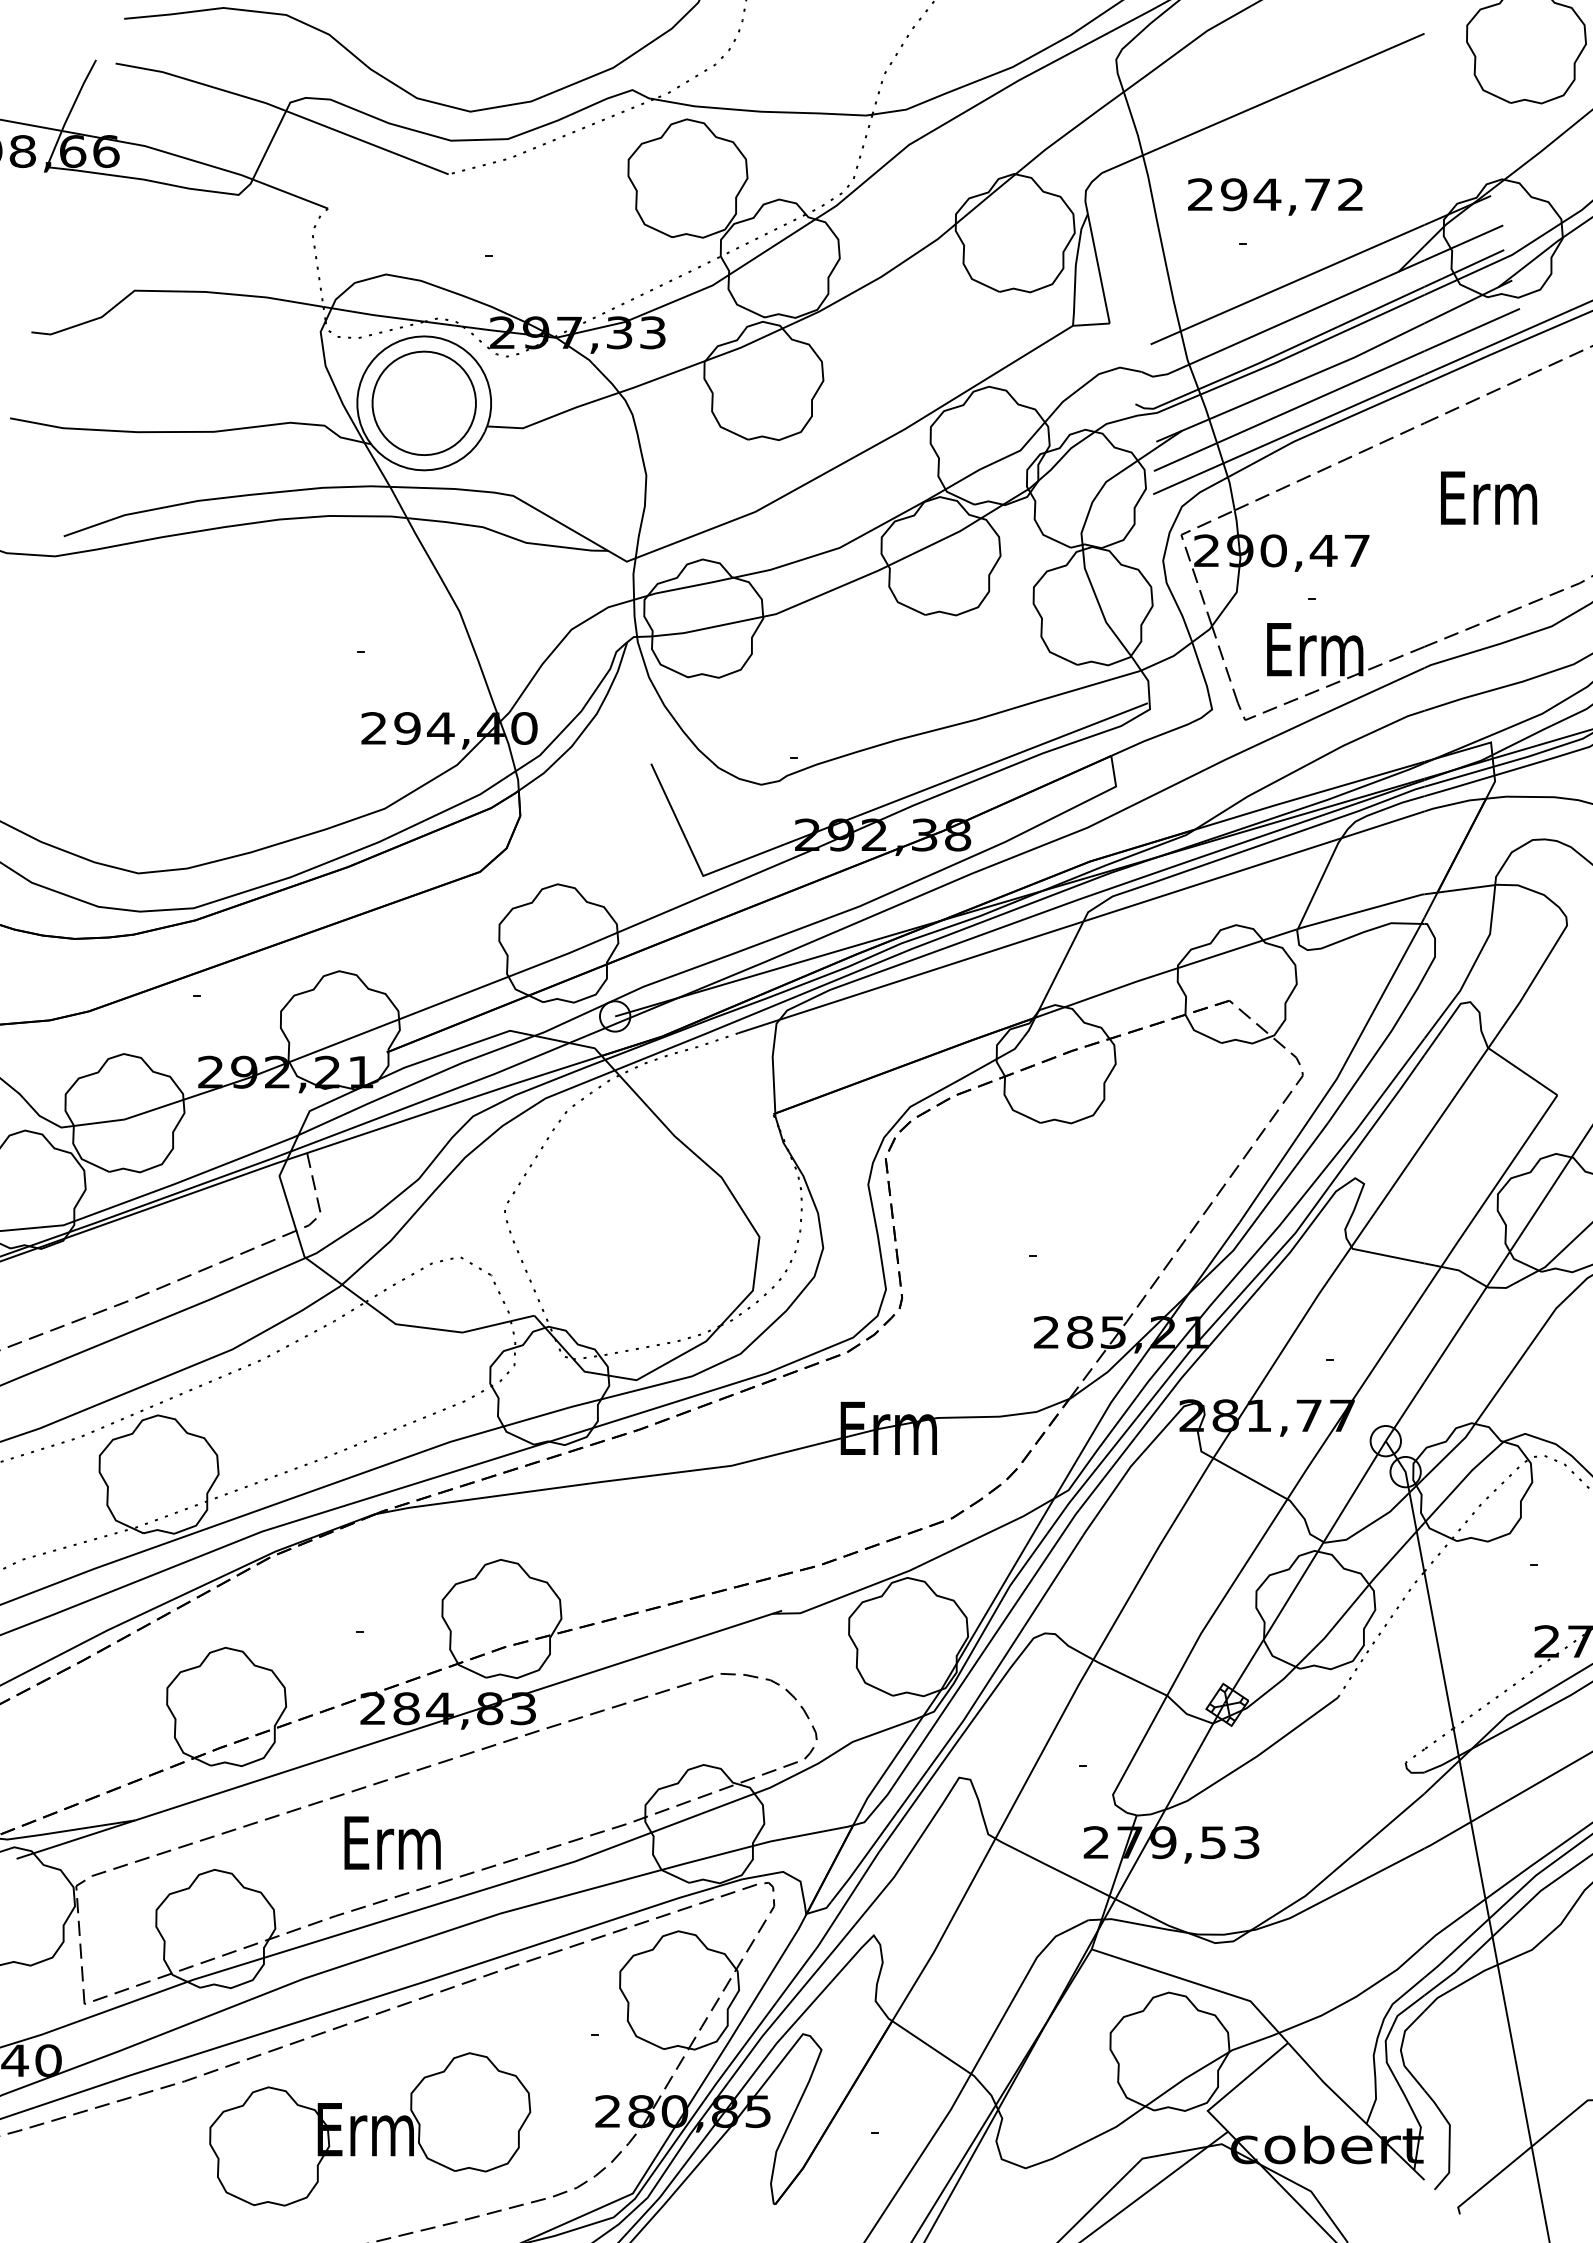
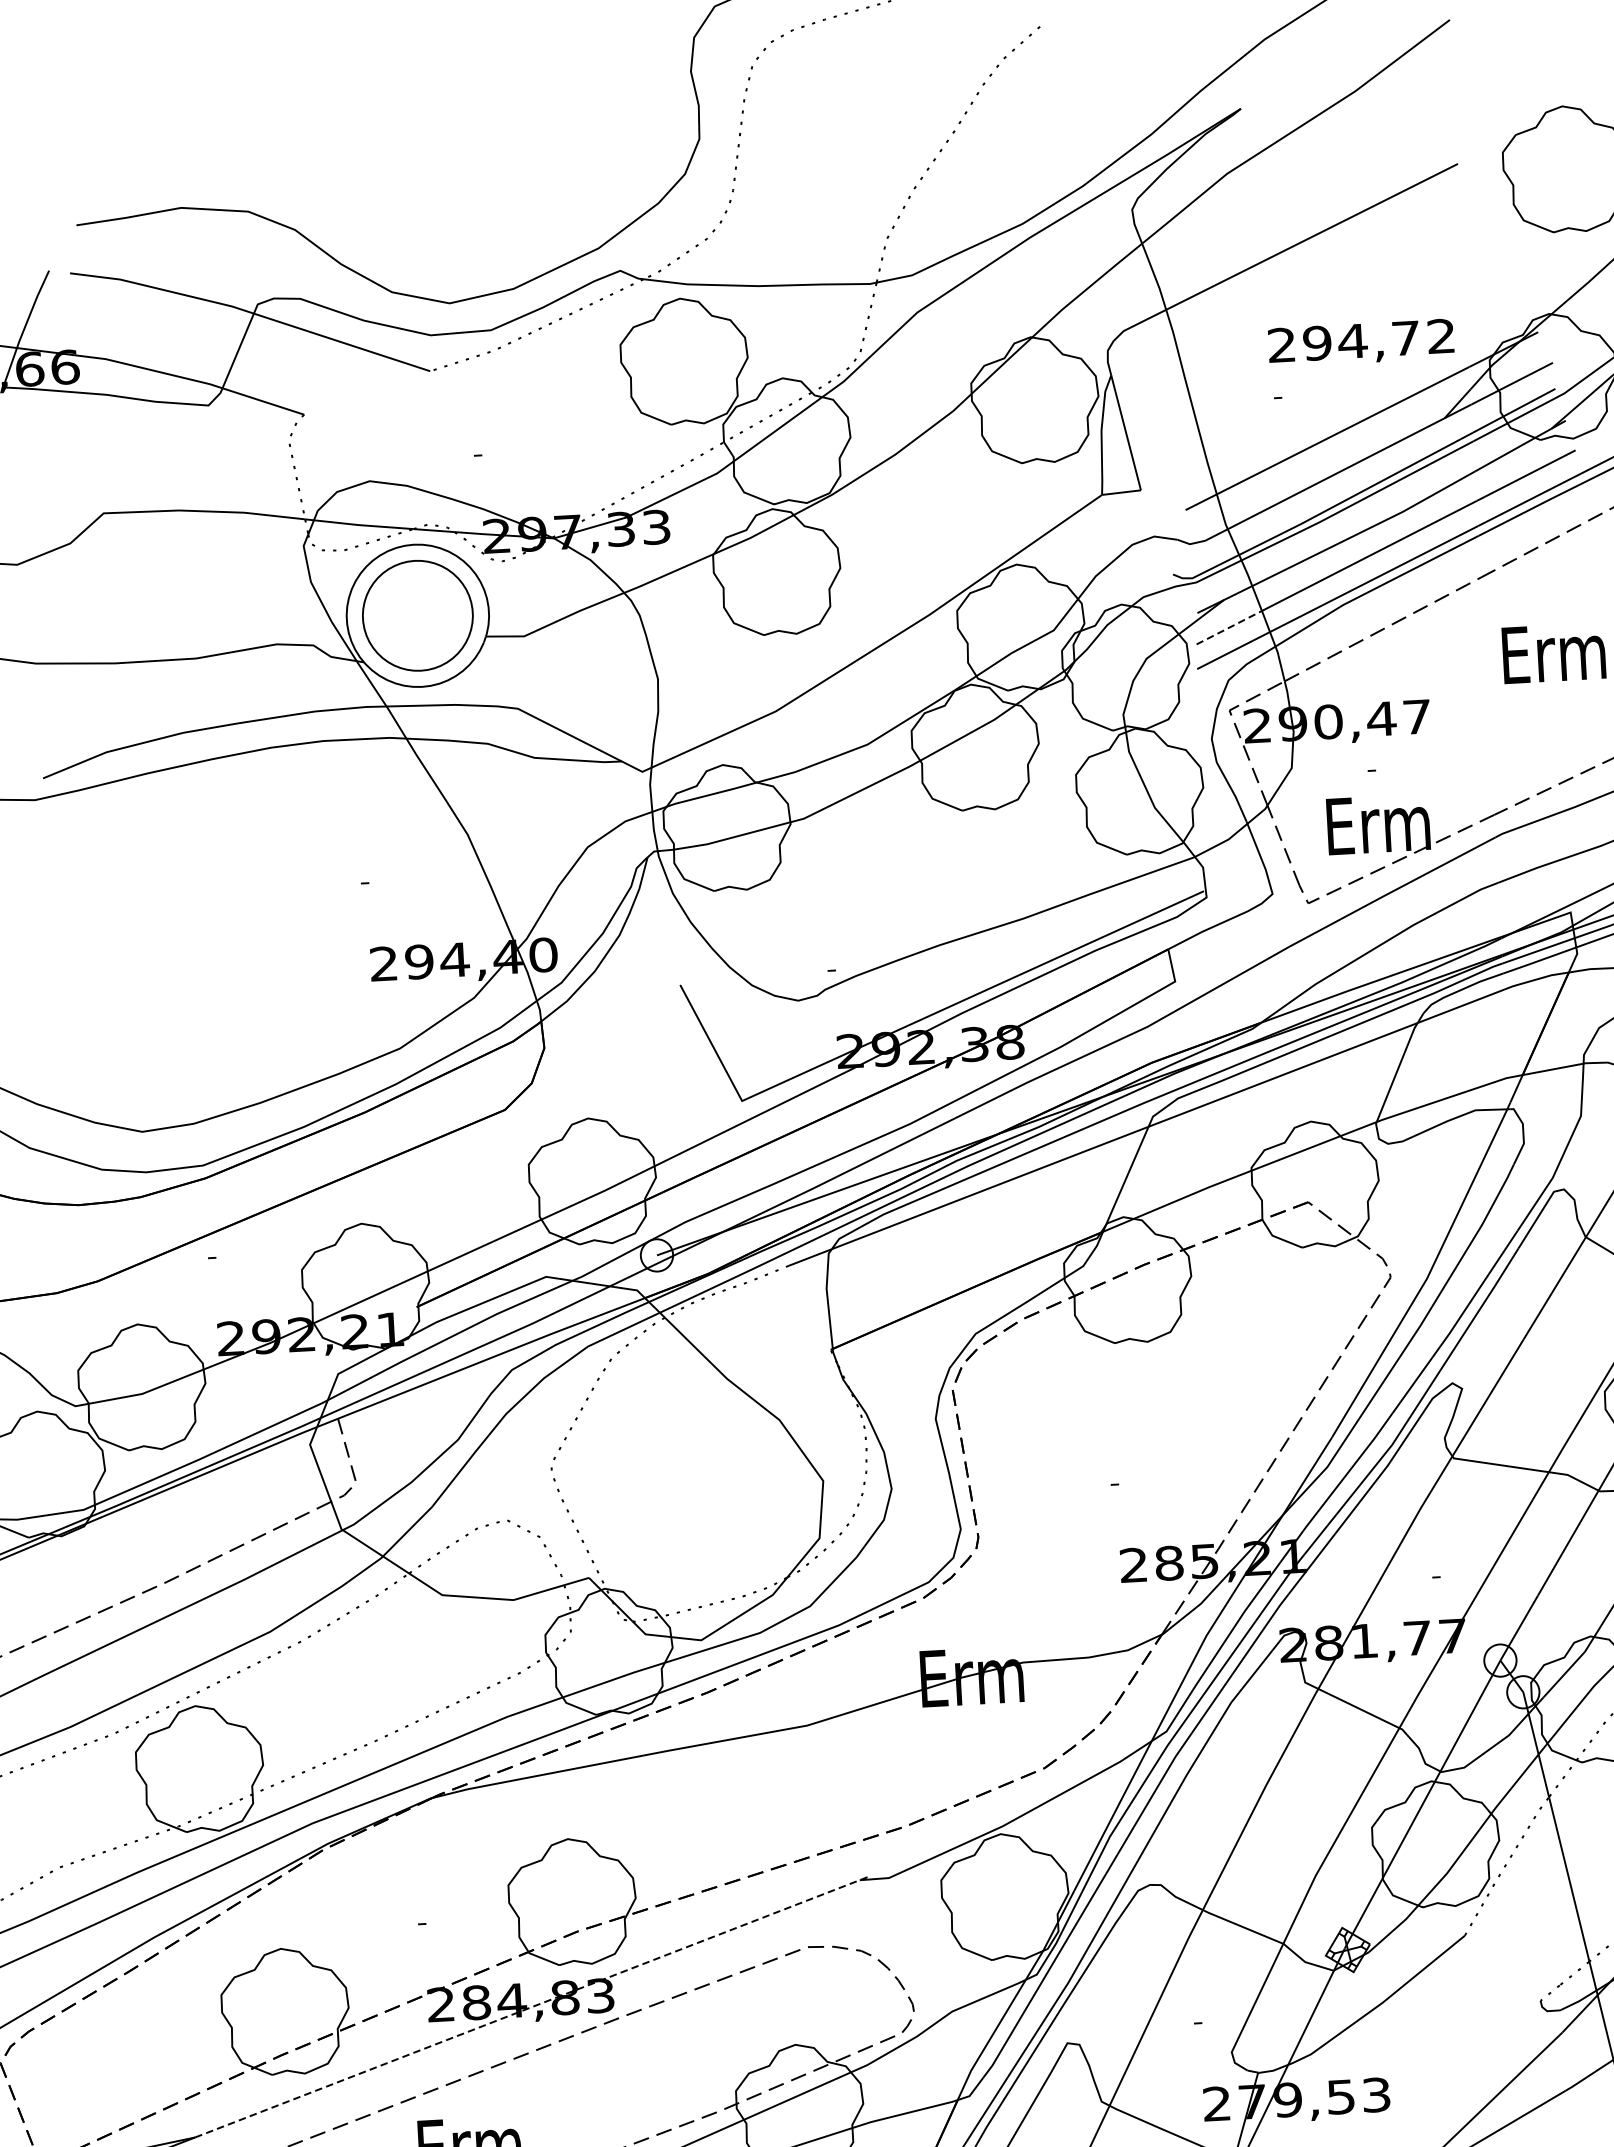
text: (1275, 196) -> (1361, 342), moved
line: (1185, 457) -> (1229, 628), solid -> dashed
line: (458, 1715) -> (532, 2006), solid -> dashed

